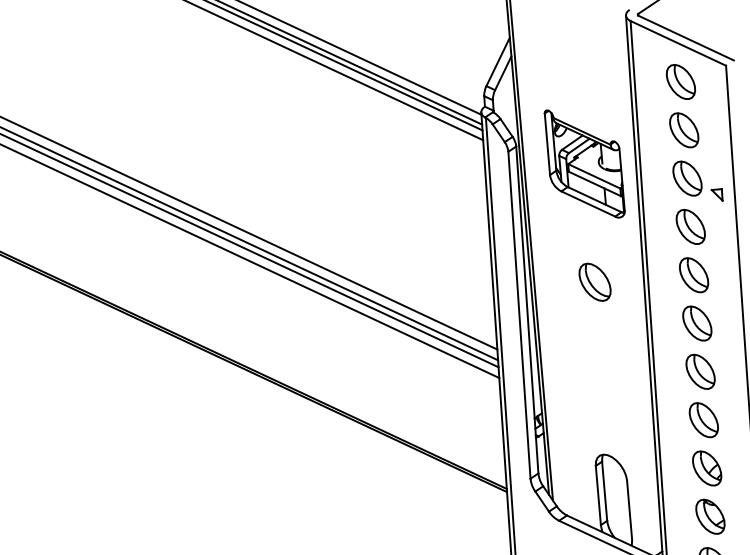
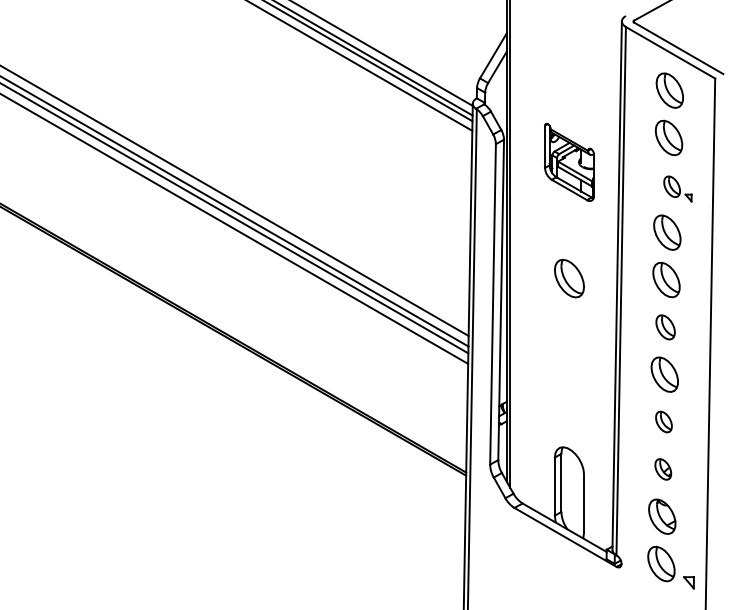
part: (584, 163) -> (569, 162), size x0.7
part: (697, 181) -> (677, 188), size x0.6
part: (697, 323) -> (665, 327), size x0.7
part: (703, 419) -> (663, 421), size x0.6
part: (707, 468) -> (663, 469), size x0.6

